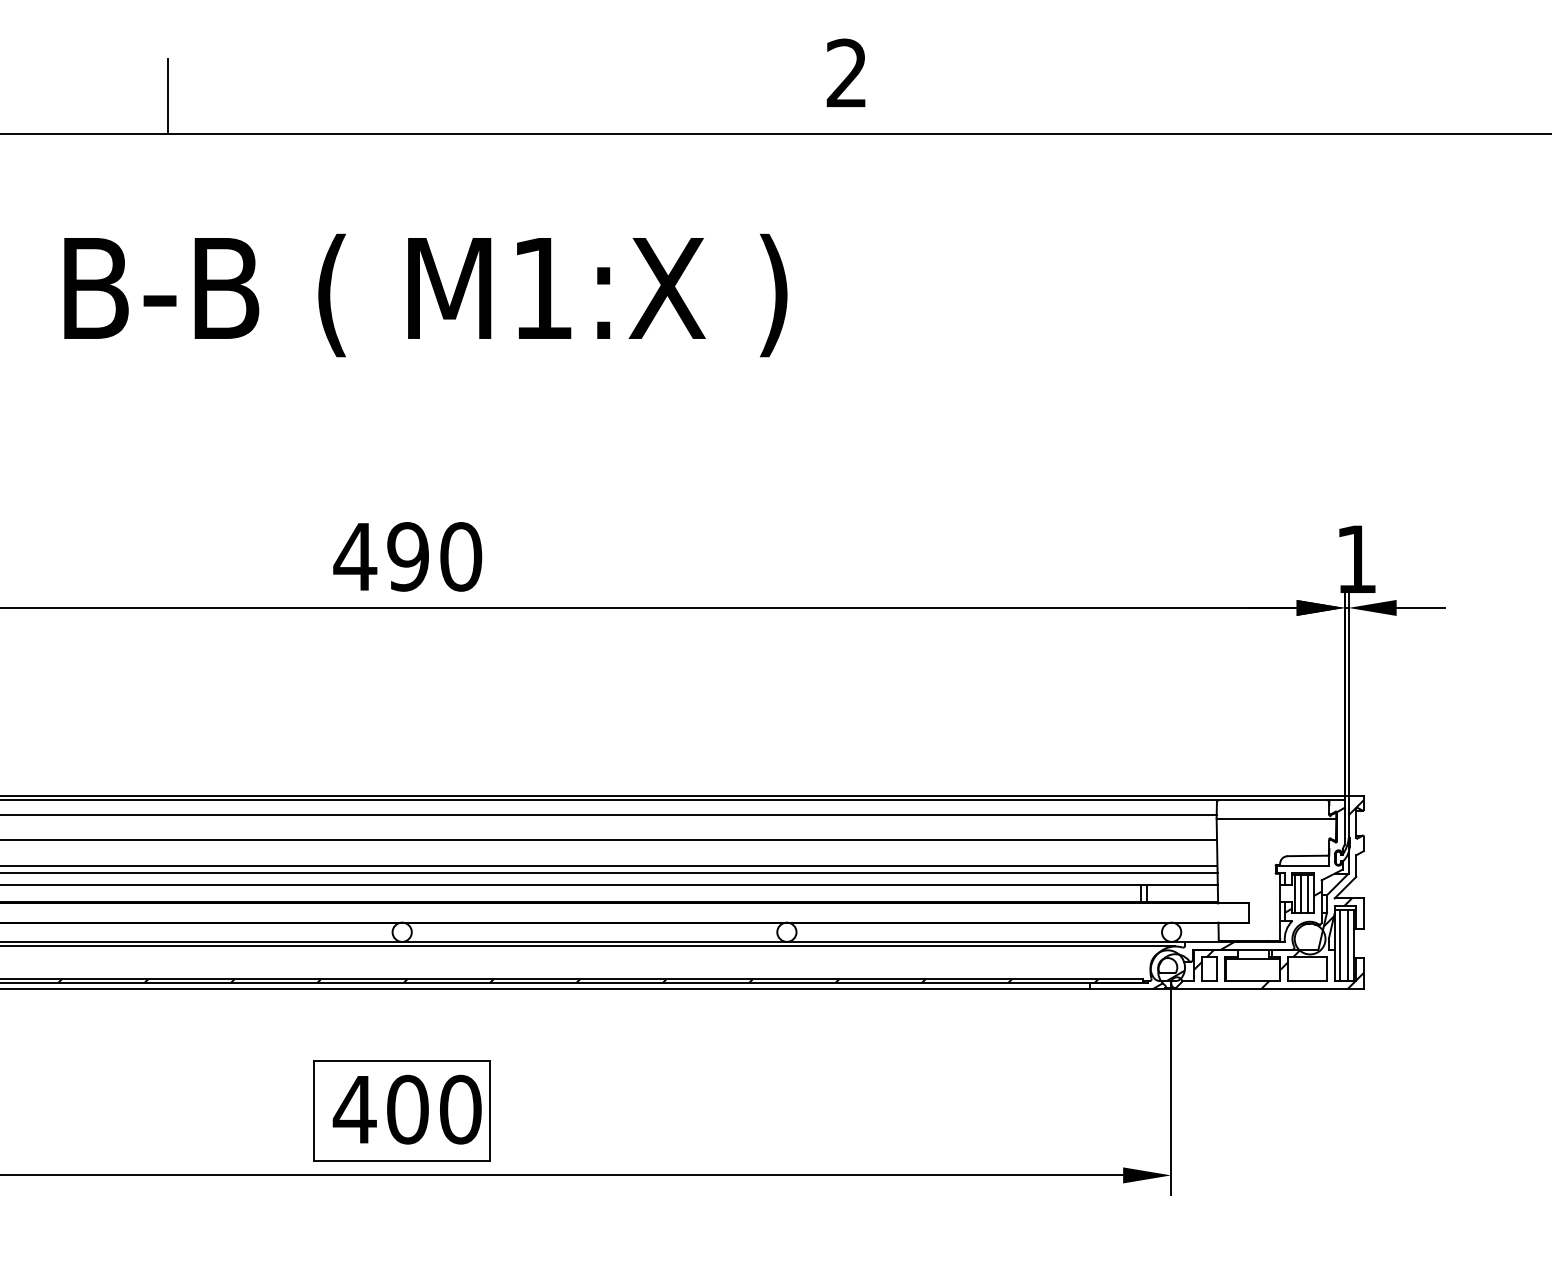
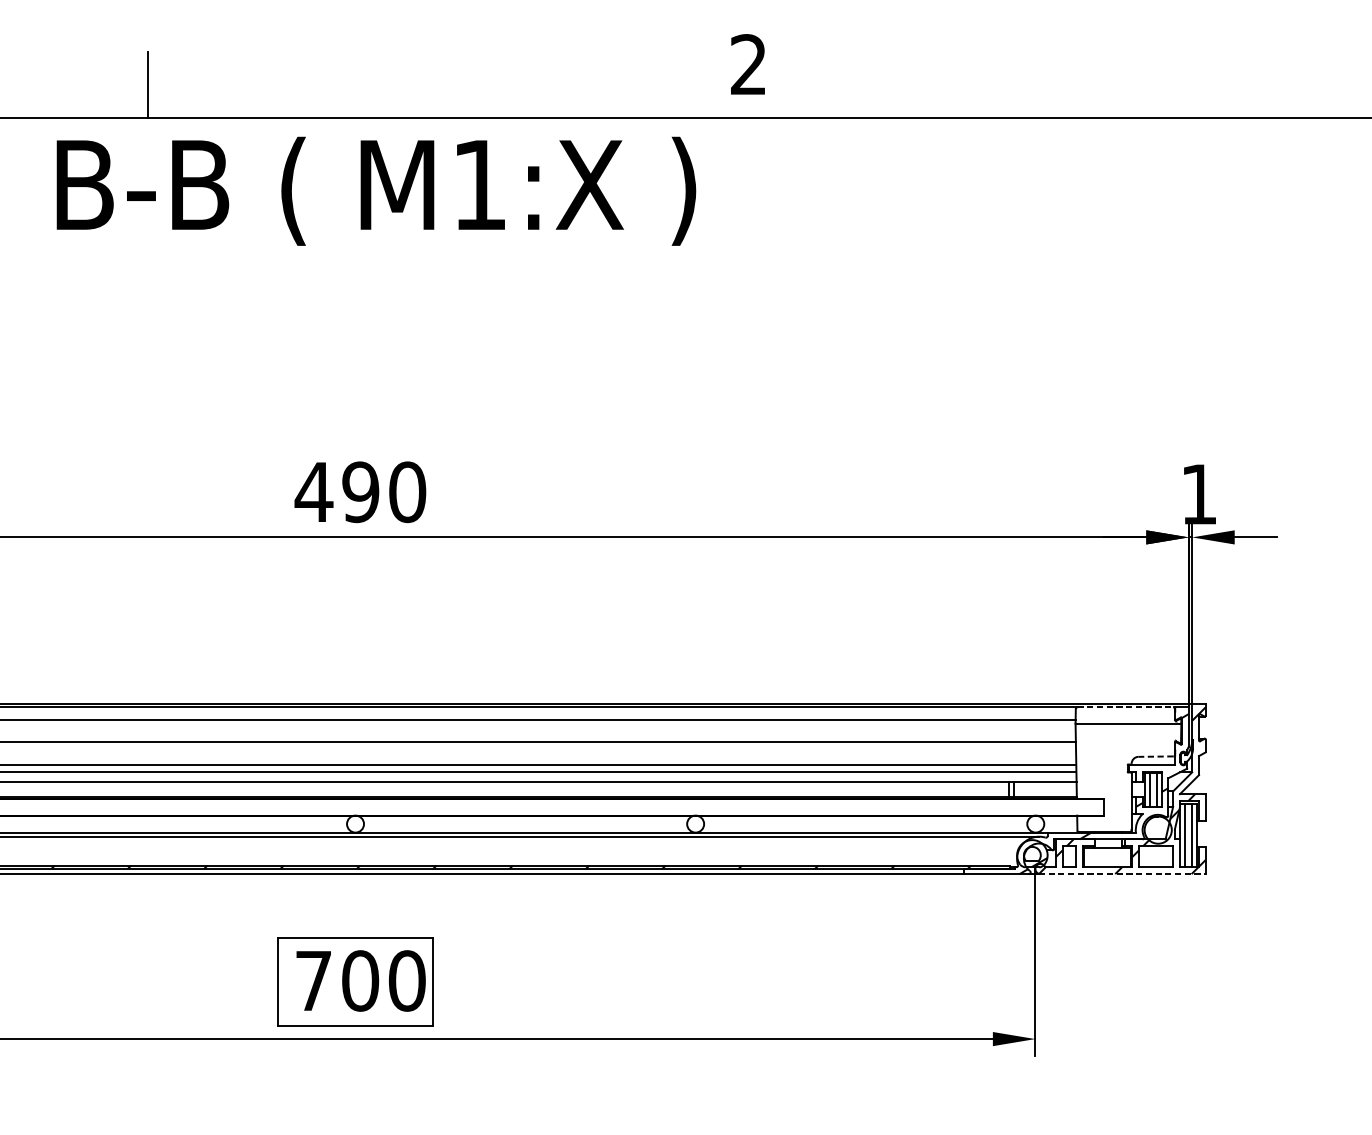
text: (425, 295) -> (376, 191), moved
line: (1273, 800) -> (1125, 707), solid -> dashed
line: (1307, 855) -> (1155, 756), solid -> dashed
line: (1270, 988) -> (1123, 873), solid -> dashed
text: (354, 1109) -> (313, 980), 400 -> 700

